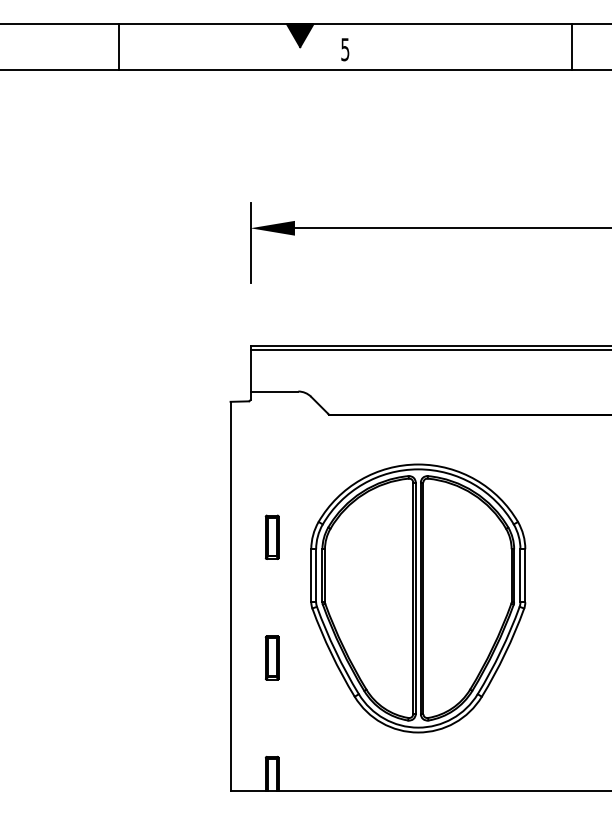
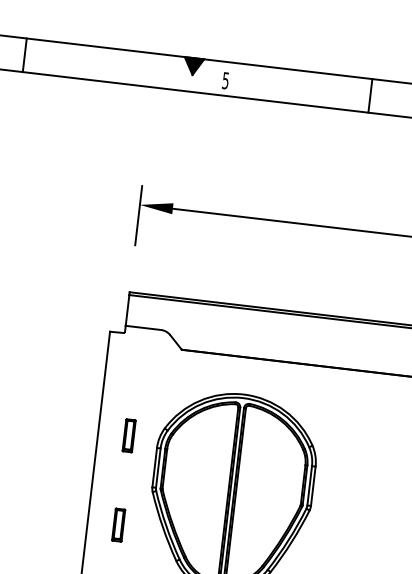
line: (118, 46) -> (24, 54), moved
line: (572, 46) -> (370, 95), moved

